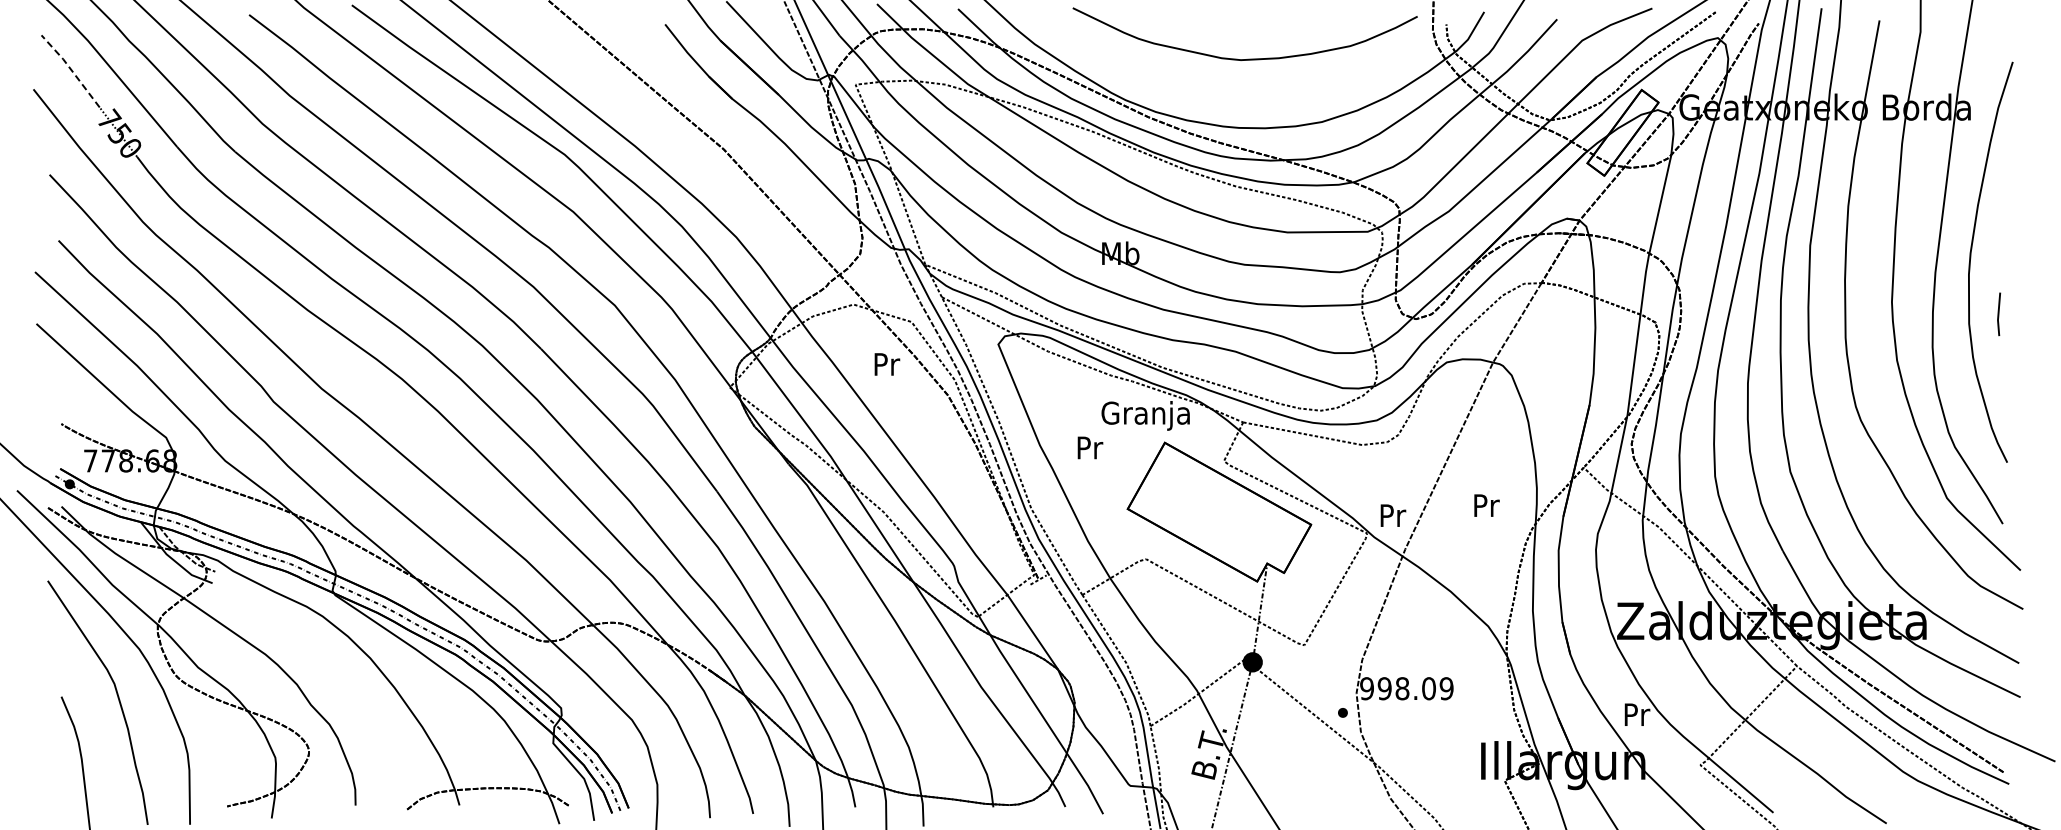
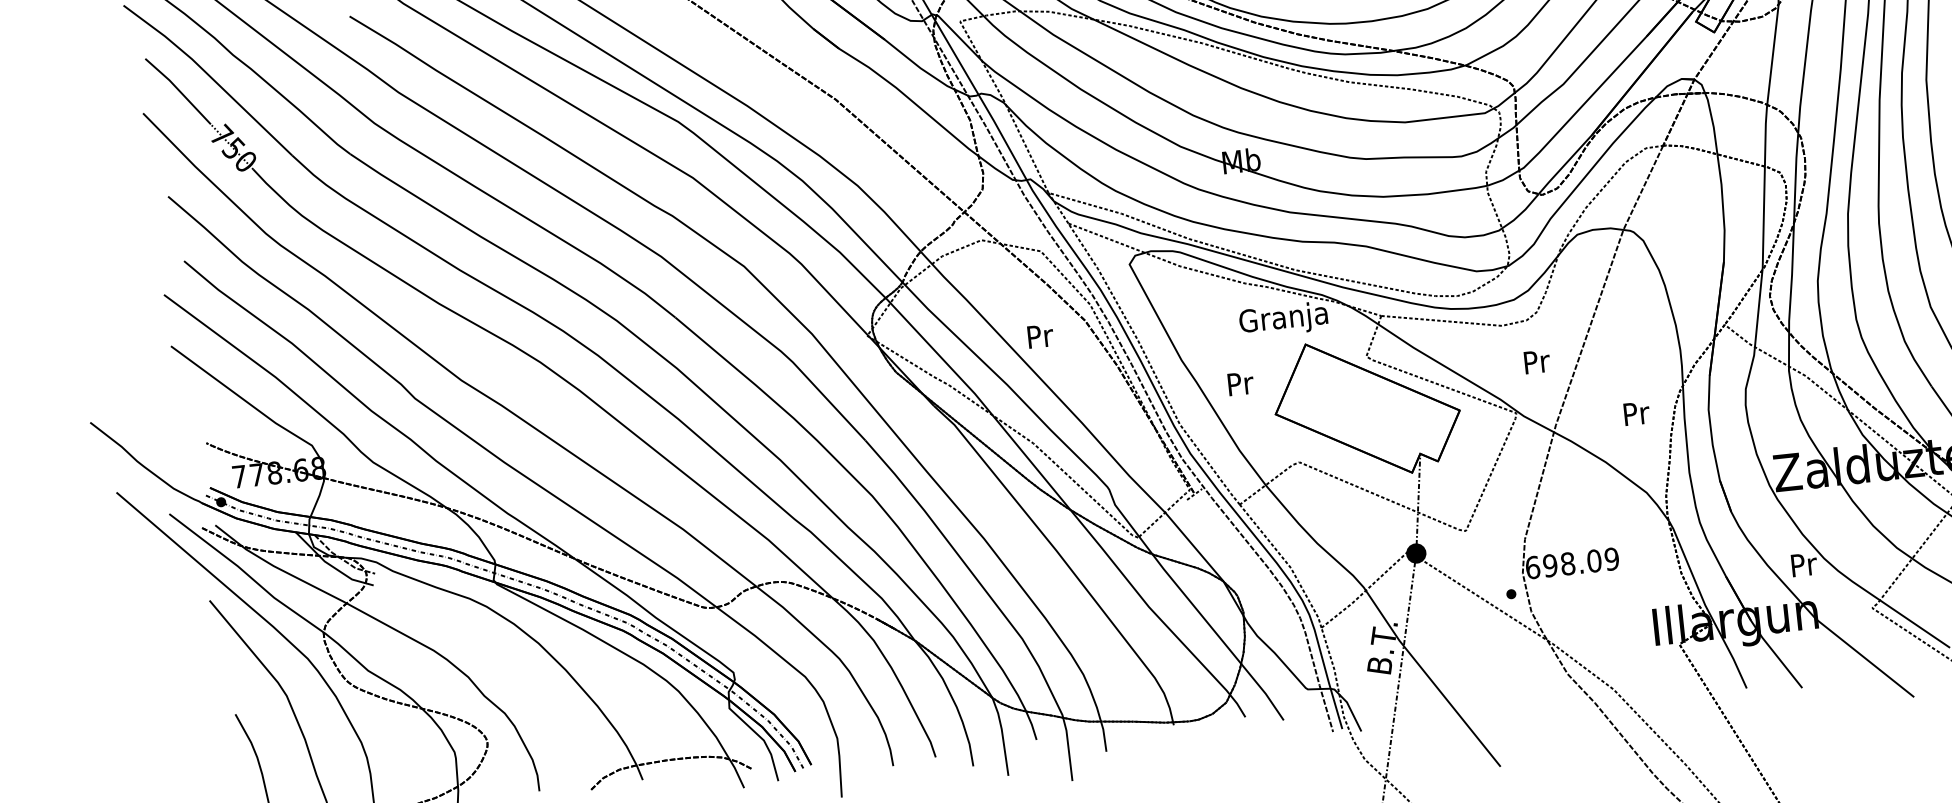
line: (71, 69) -> (178, 89), dashed -> solid
text: (887, 364) -> (1040, 336), moved
text: (1090, 447) -> (1240, 383), moved
text: (1486, 505) -> (1636, 413), moved
text: (1393, 515) -> (1537, 361), moved
text: (1367, 688) -> (1533, 567), 998.09 -> 698.09

